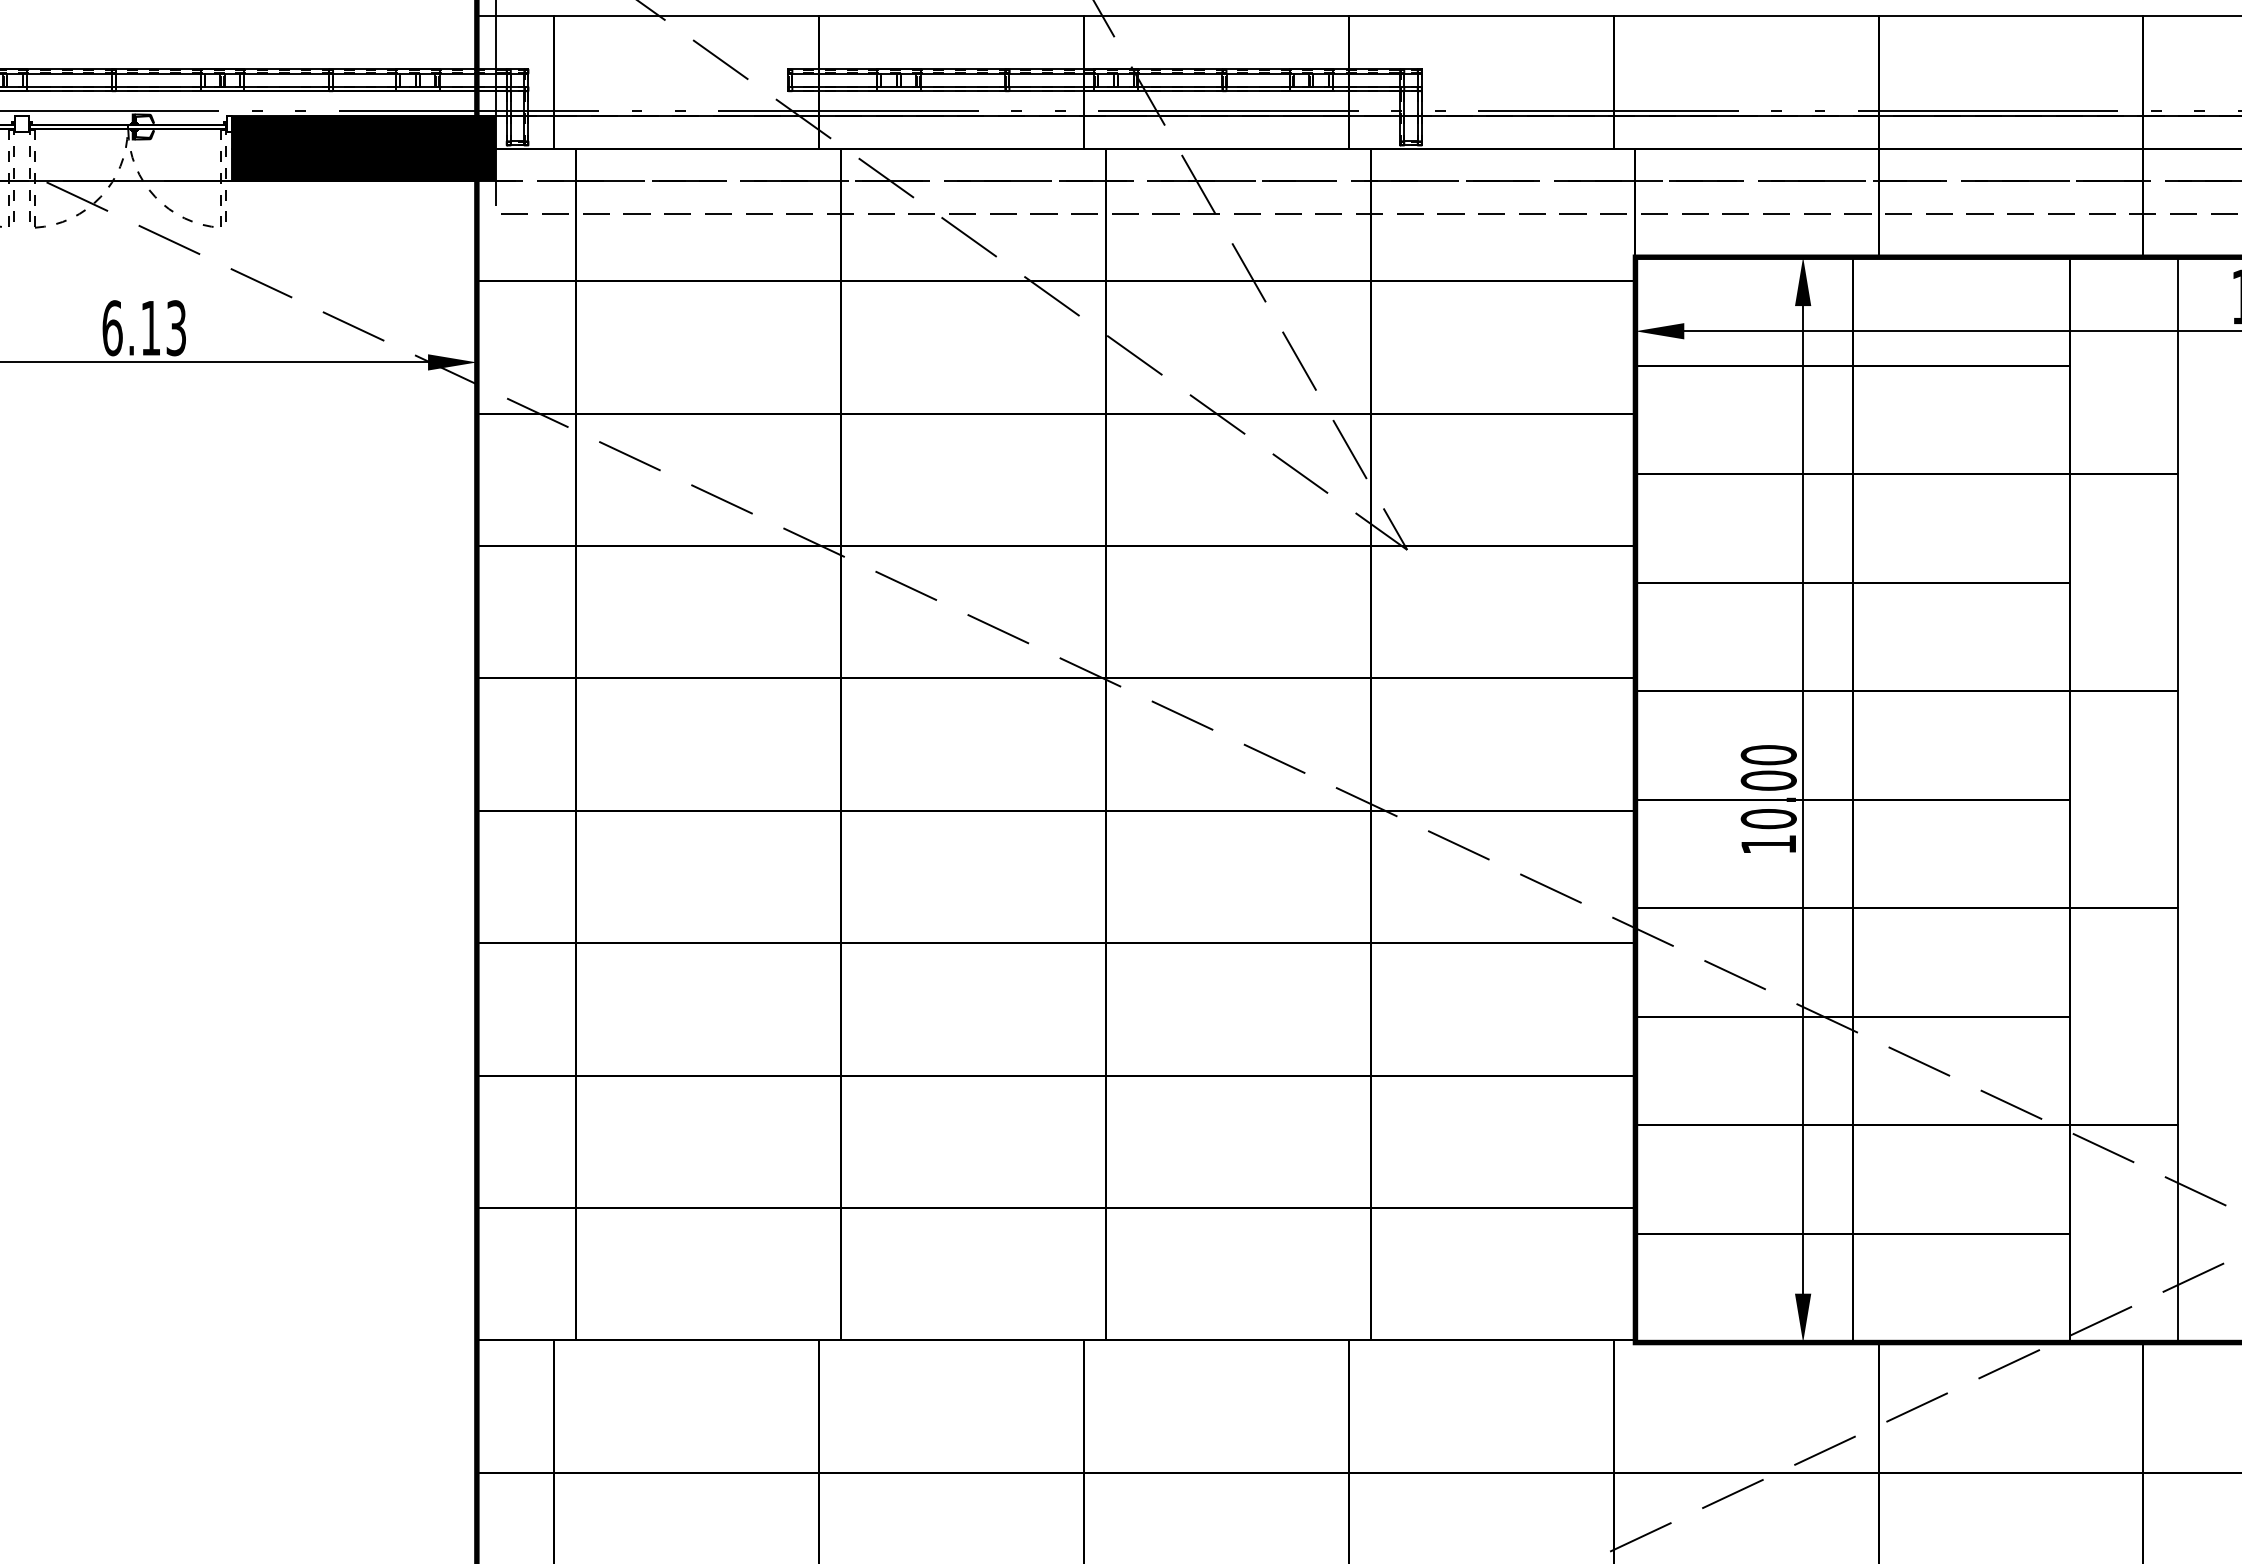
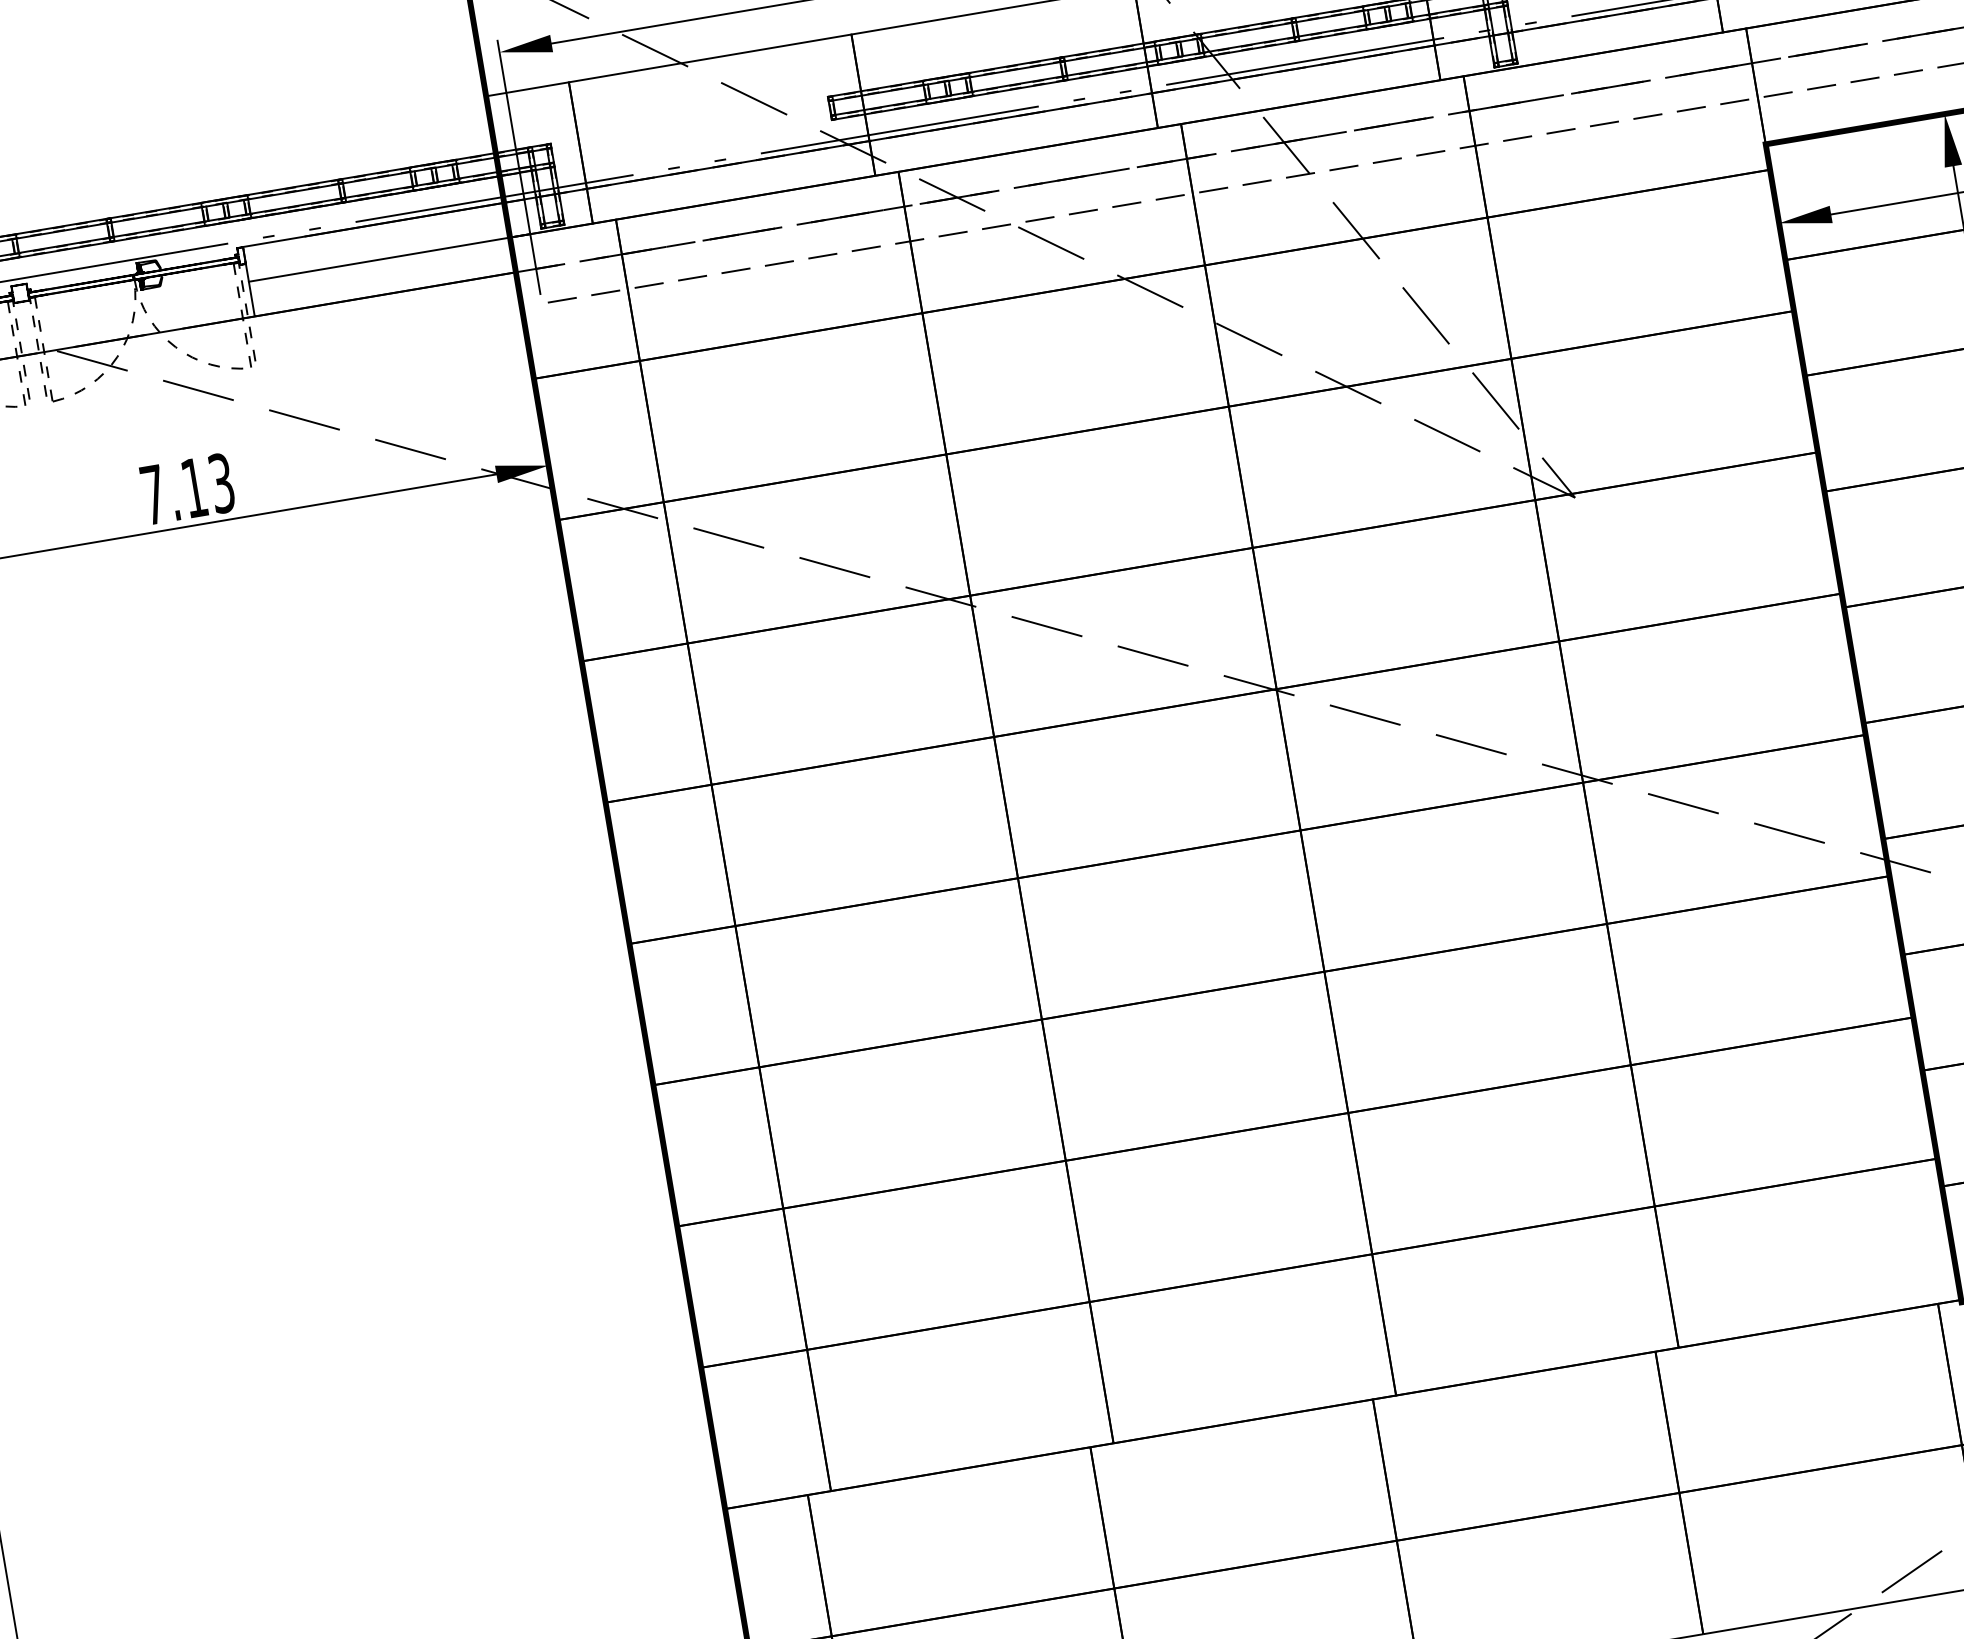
fill: (363, 148) -> (389, 257), removed
text: (112, 328) -> (153, 495), 6.13 -> 7.13

